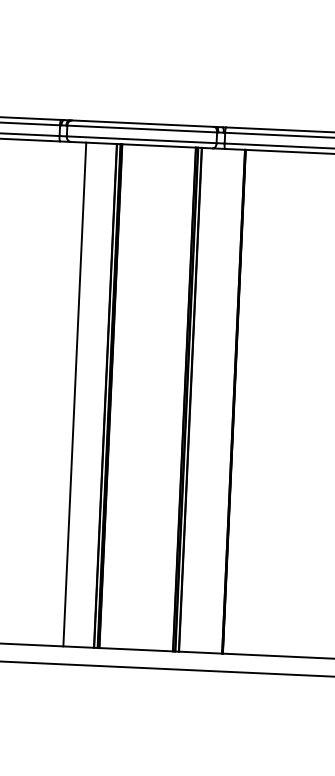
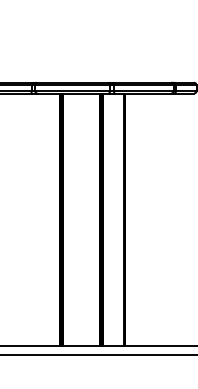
line: (75, 394) -> (45, 219), removed

